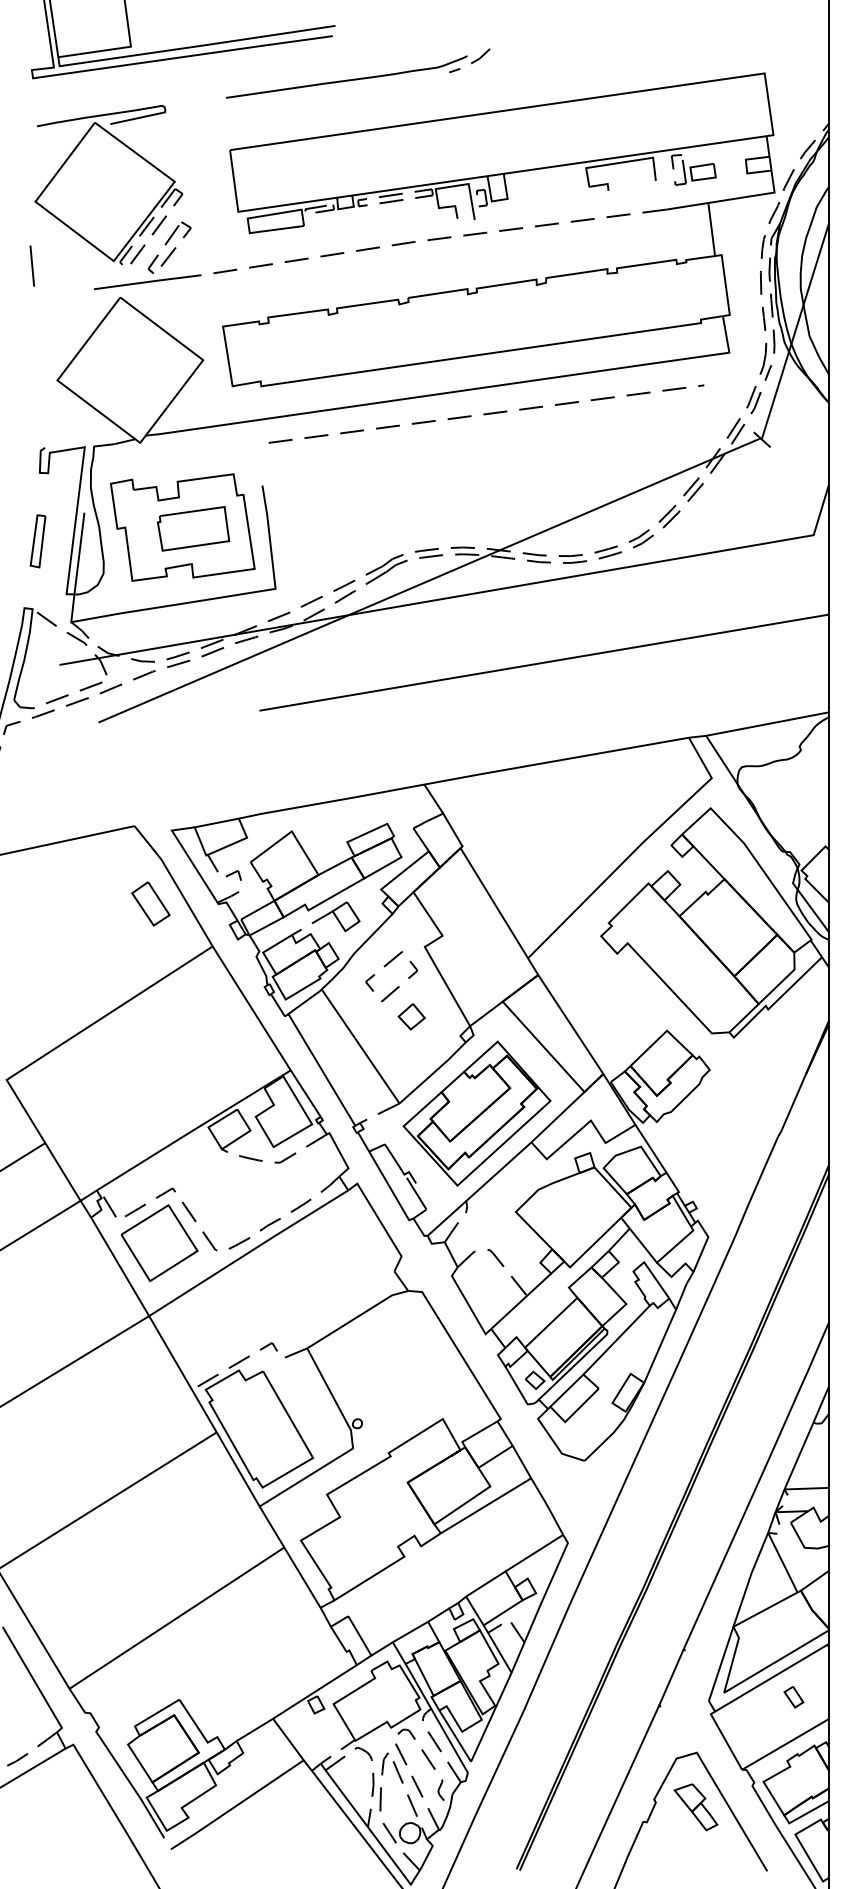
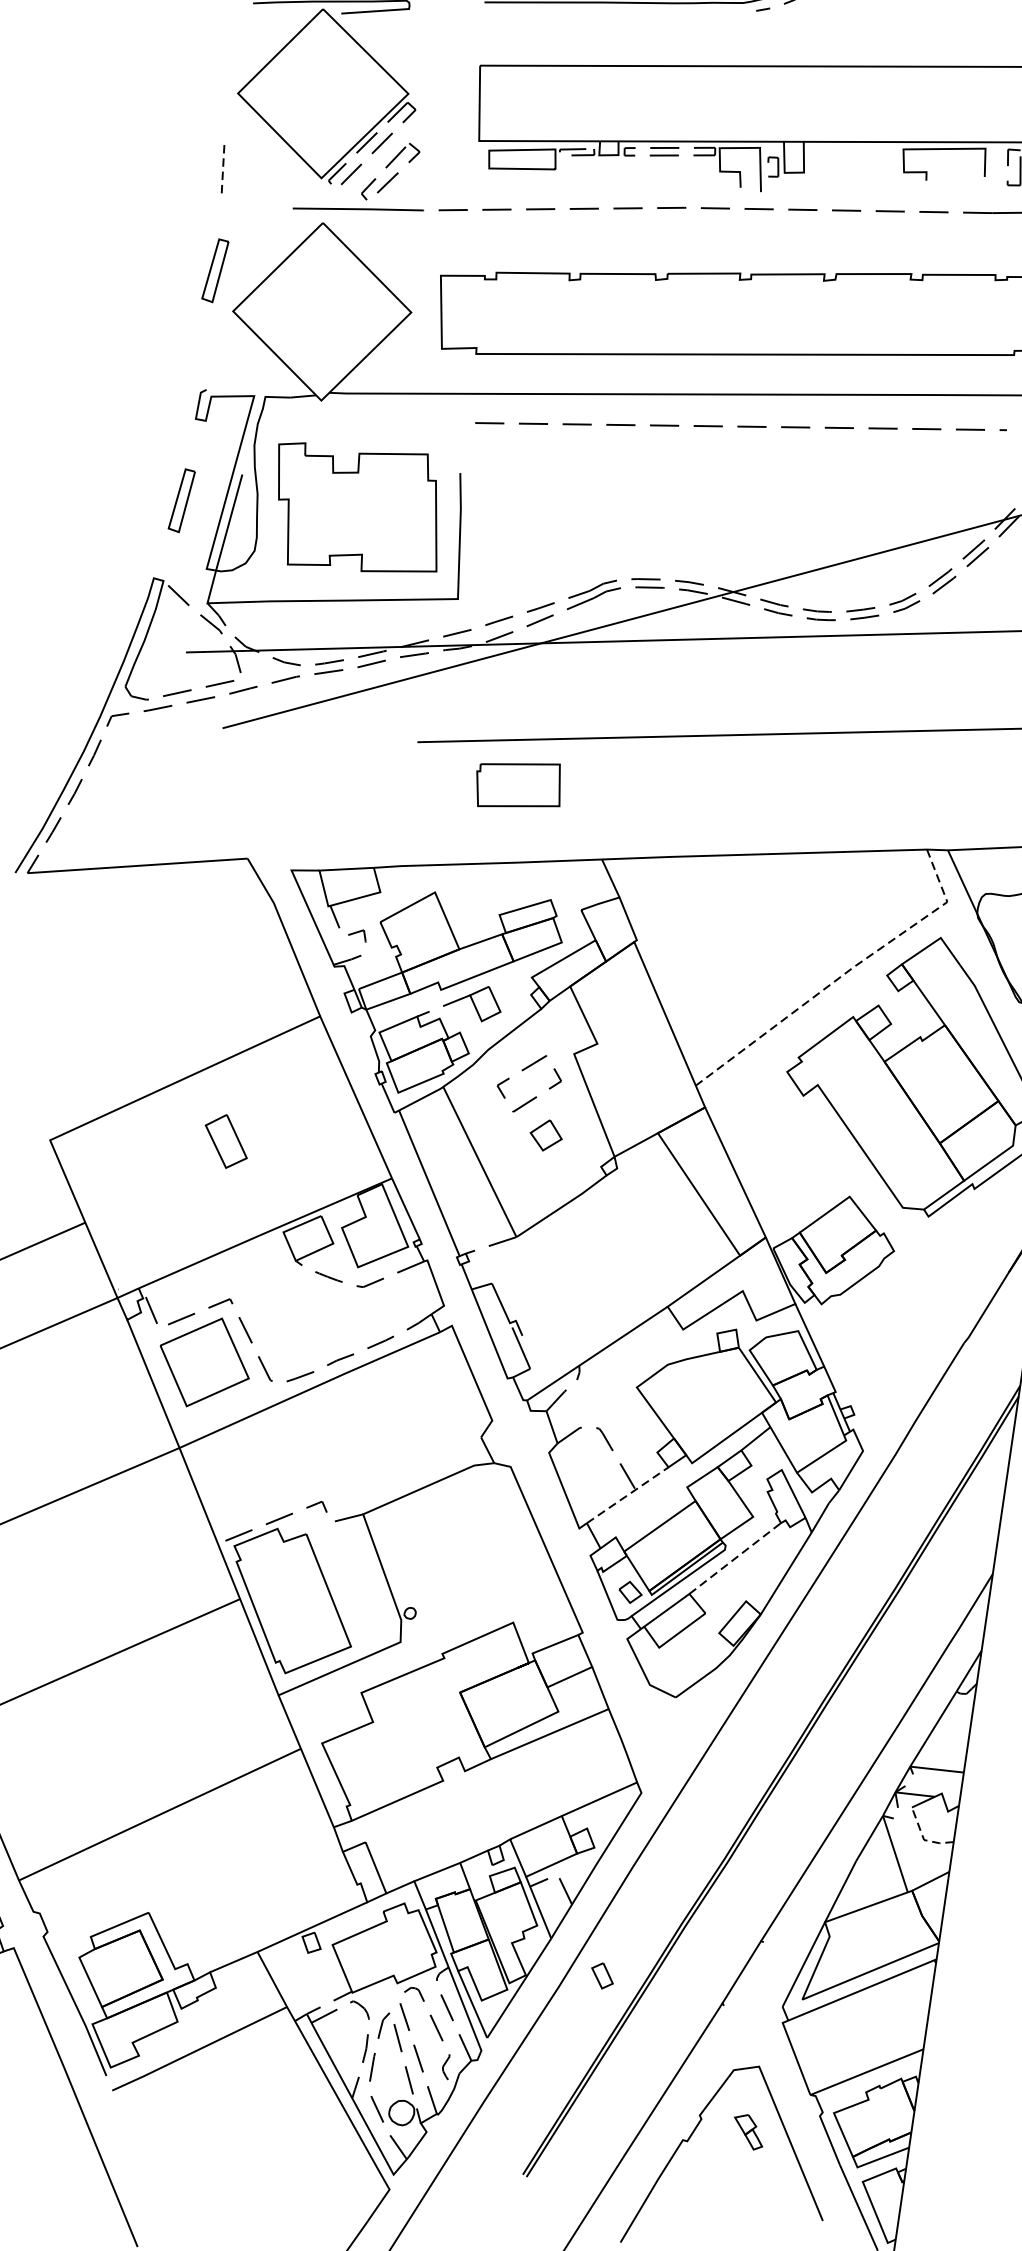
line: (32, 266) -> (223, 170), solid -> dashed
part: (37, 349) -> (214, 270), added
part: (193, 528) -> (518, 784), moved
line: (636, 849) -> (844, 974), solid -> dashed
part: (150, 903) -> (225, 1140), moved
part: (476, 1113) -> (606, 1262), removed
line: (521, 1301) -> (628, 1495), solid -> dashed
line: (616, 1340) -> (734, 1558), solid -> dashed
line: (804, 1546) -> (924, 1838), solid -> dashed
part: (793, 1697) -> (601, 1976), moved
part: (695, 1807) -> (748, 2132), size x0.6

